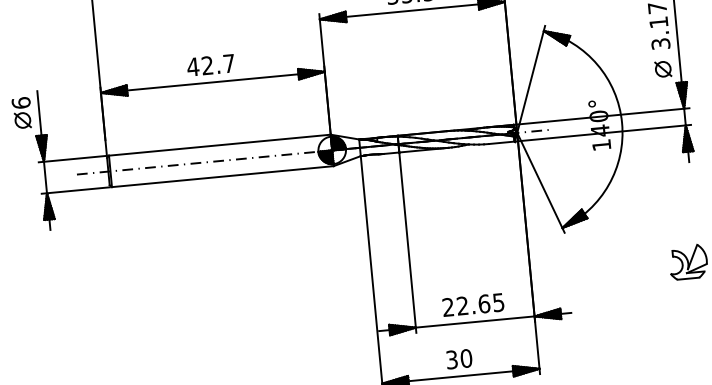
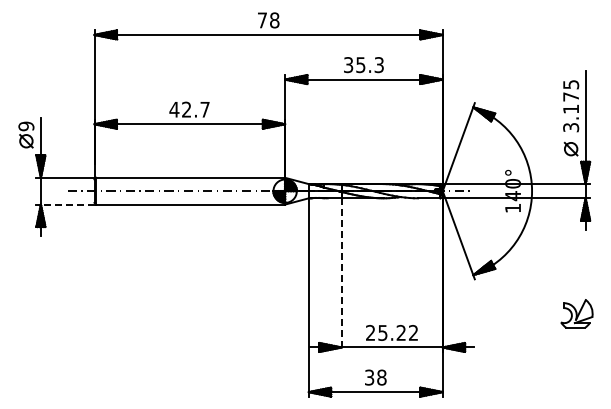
text: (21, 103) -> (26, 126), 6 -> 9
line: (78, 190) -> (67, 204), solid -> dashed
line: (407, 243) -> (341, 275), solid -> dashed
text: (479, 303) -> (397, 332), 22.65 -> 25.22
text: (465, 358) -> (381, 377), 30 -> 38

